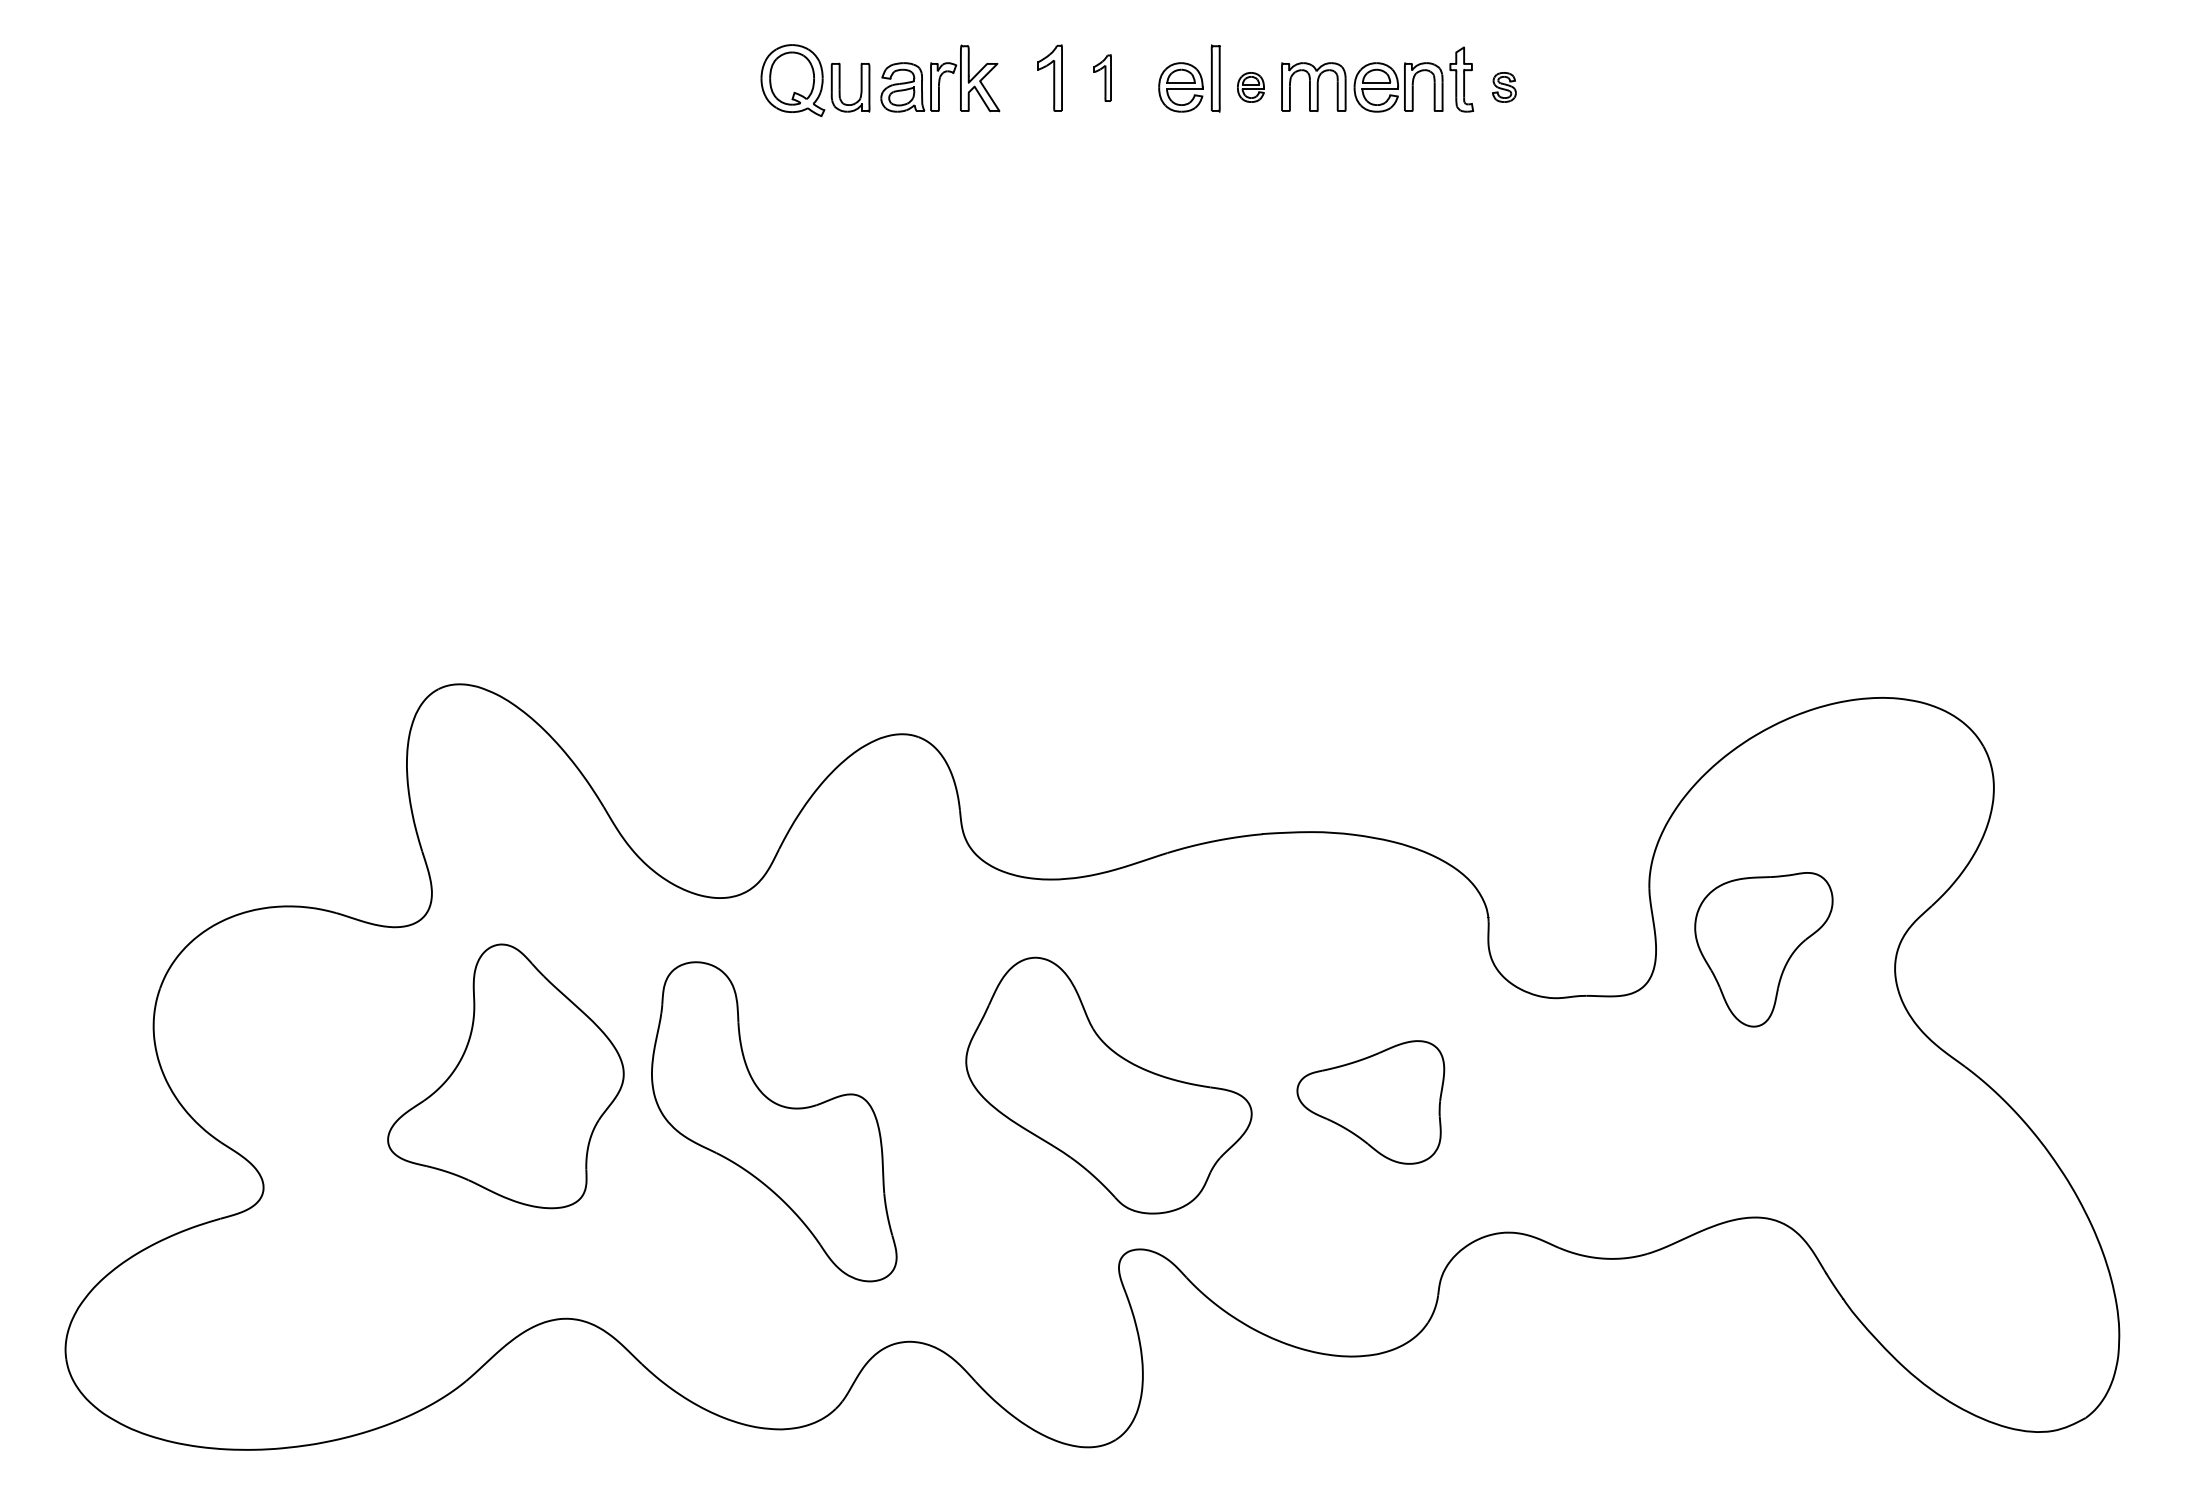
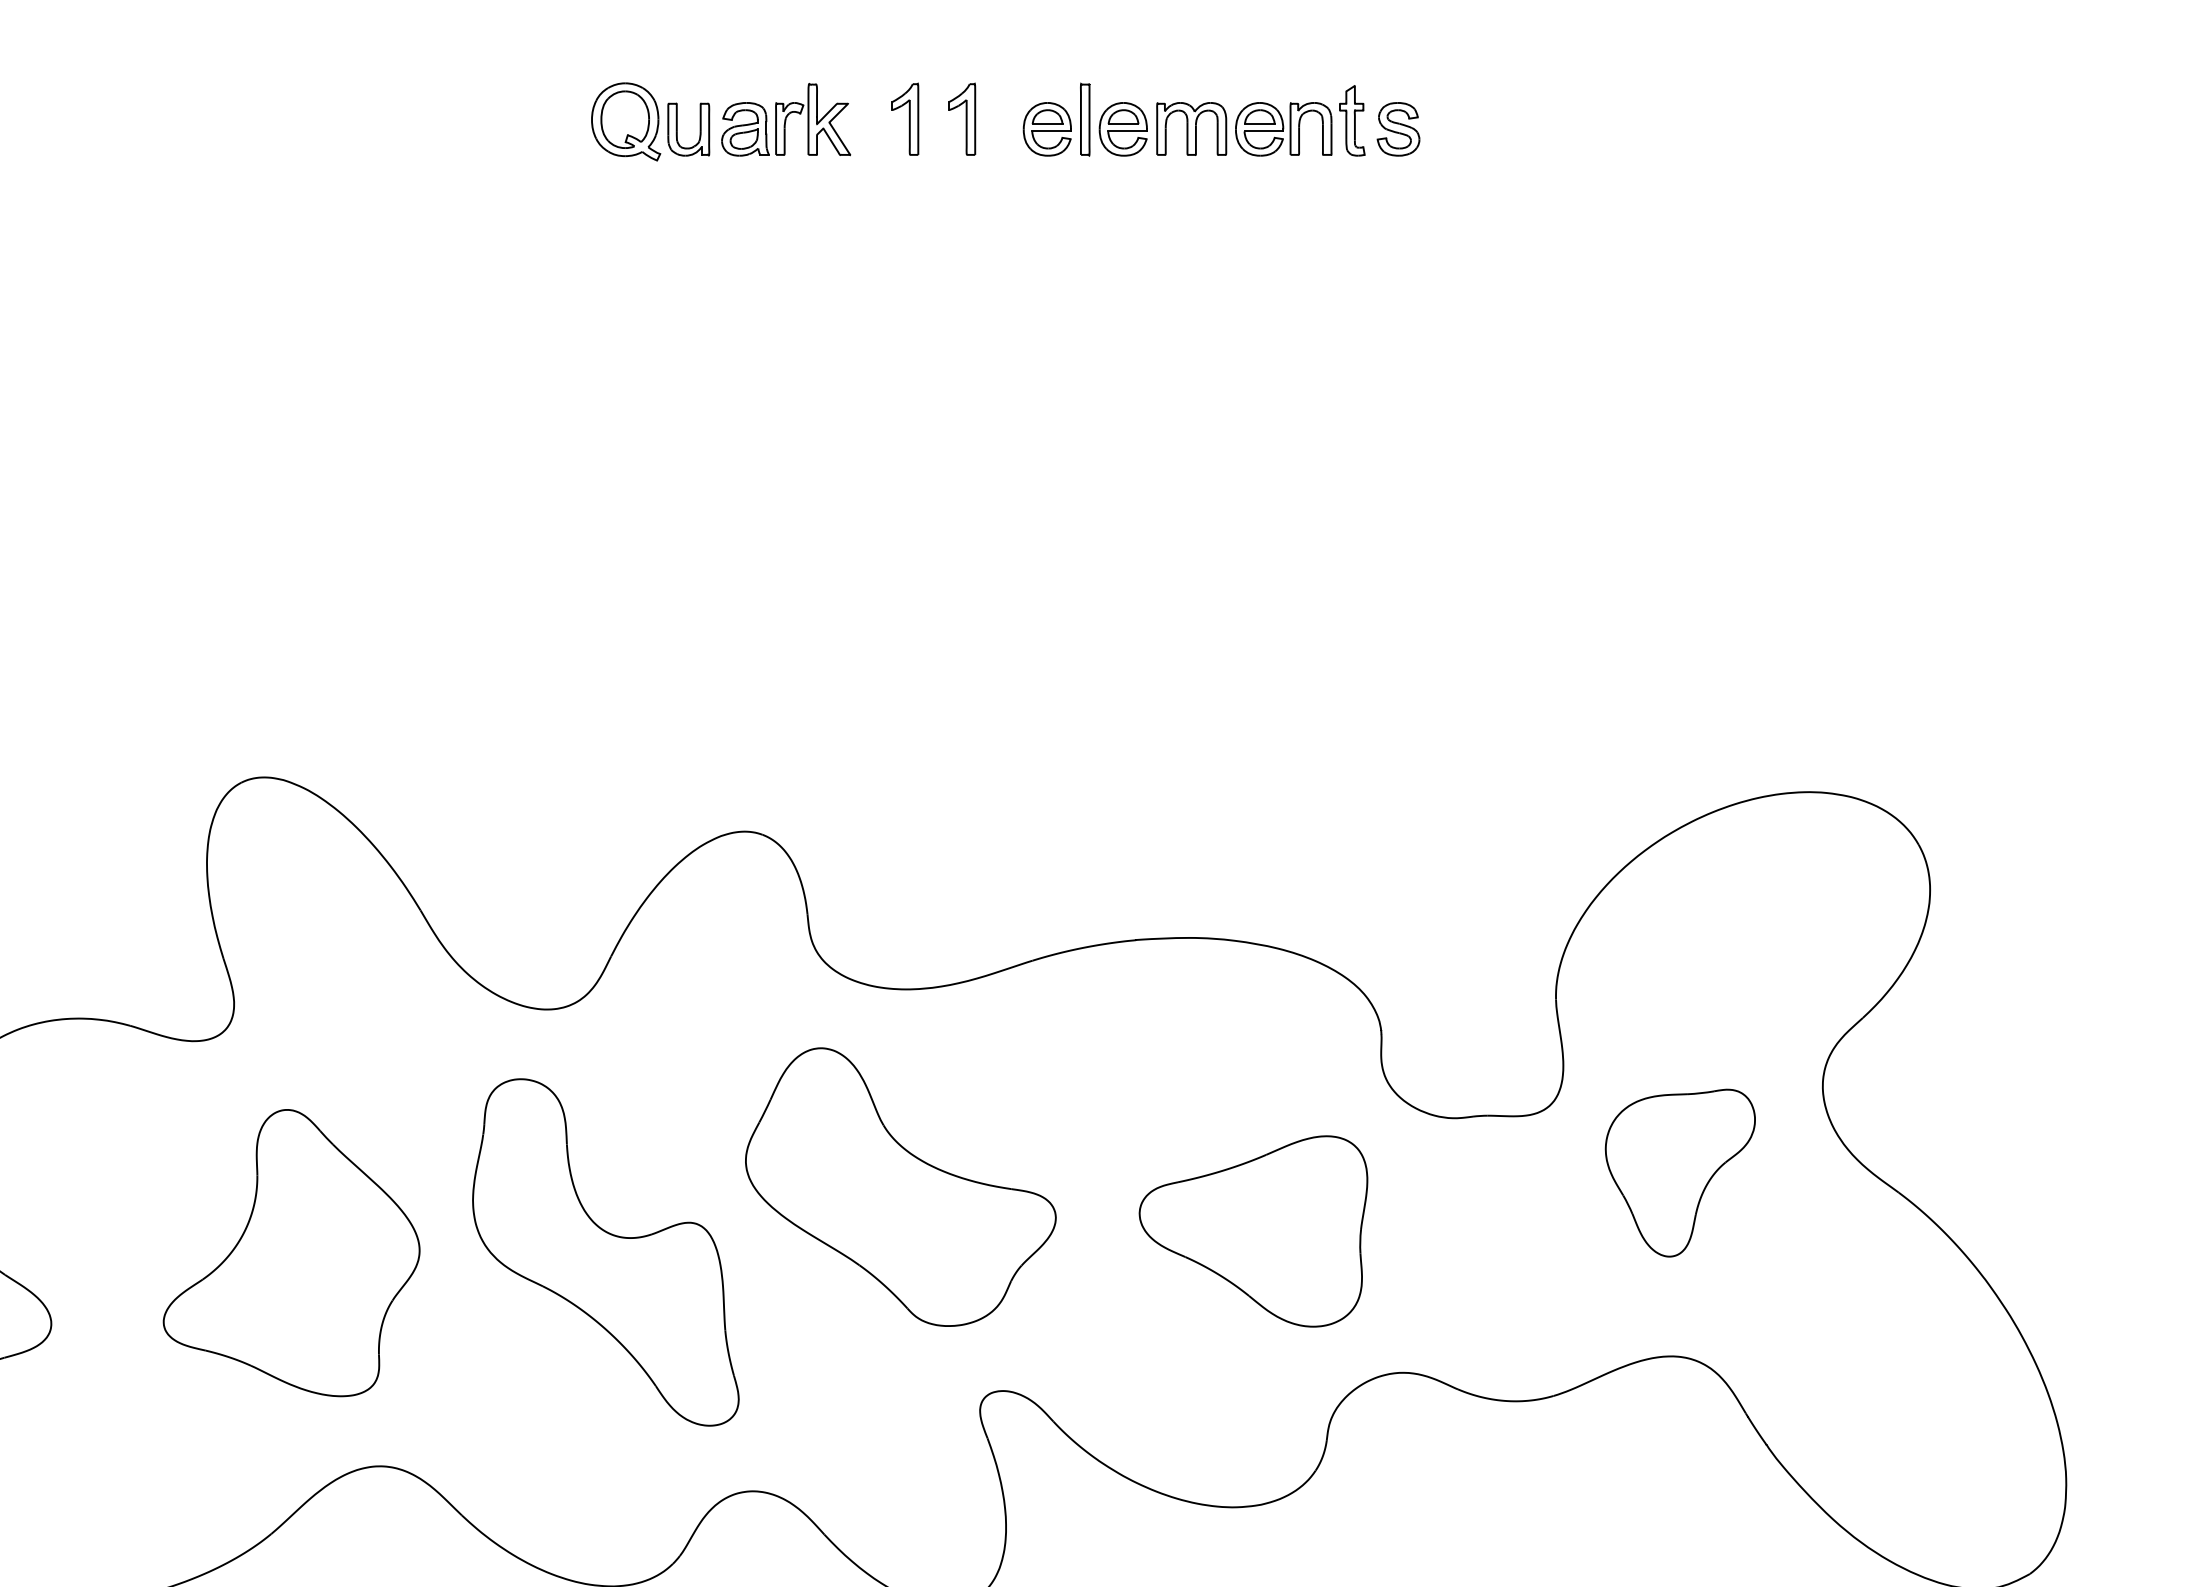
part: (1102, 77) -> (962, 118), size x1.43
part: (1250, 87) -> (1122, 129), size x1.67
part: (1504, 87) -> (1398, 129), size x1.67
part: (1763, 949) -> (1679, 1172), moved
part: (505, 1076) -> (291, 1253), moved
part: (1108, 1085) -> (900, 1186), moved
part: (1370, 1102) -> (1253, 1231), size x1.43

